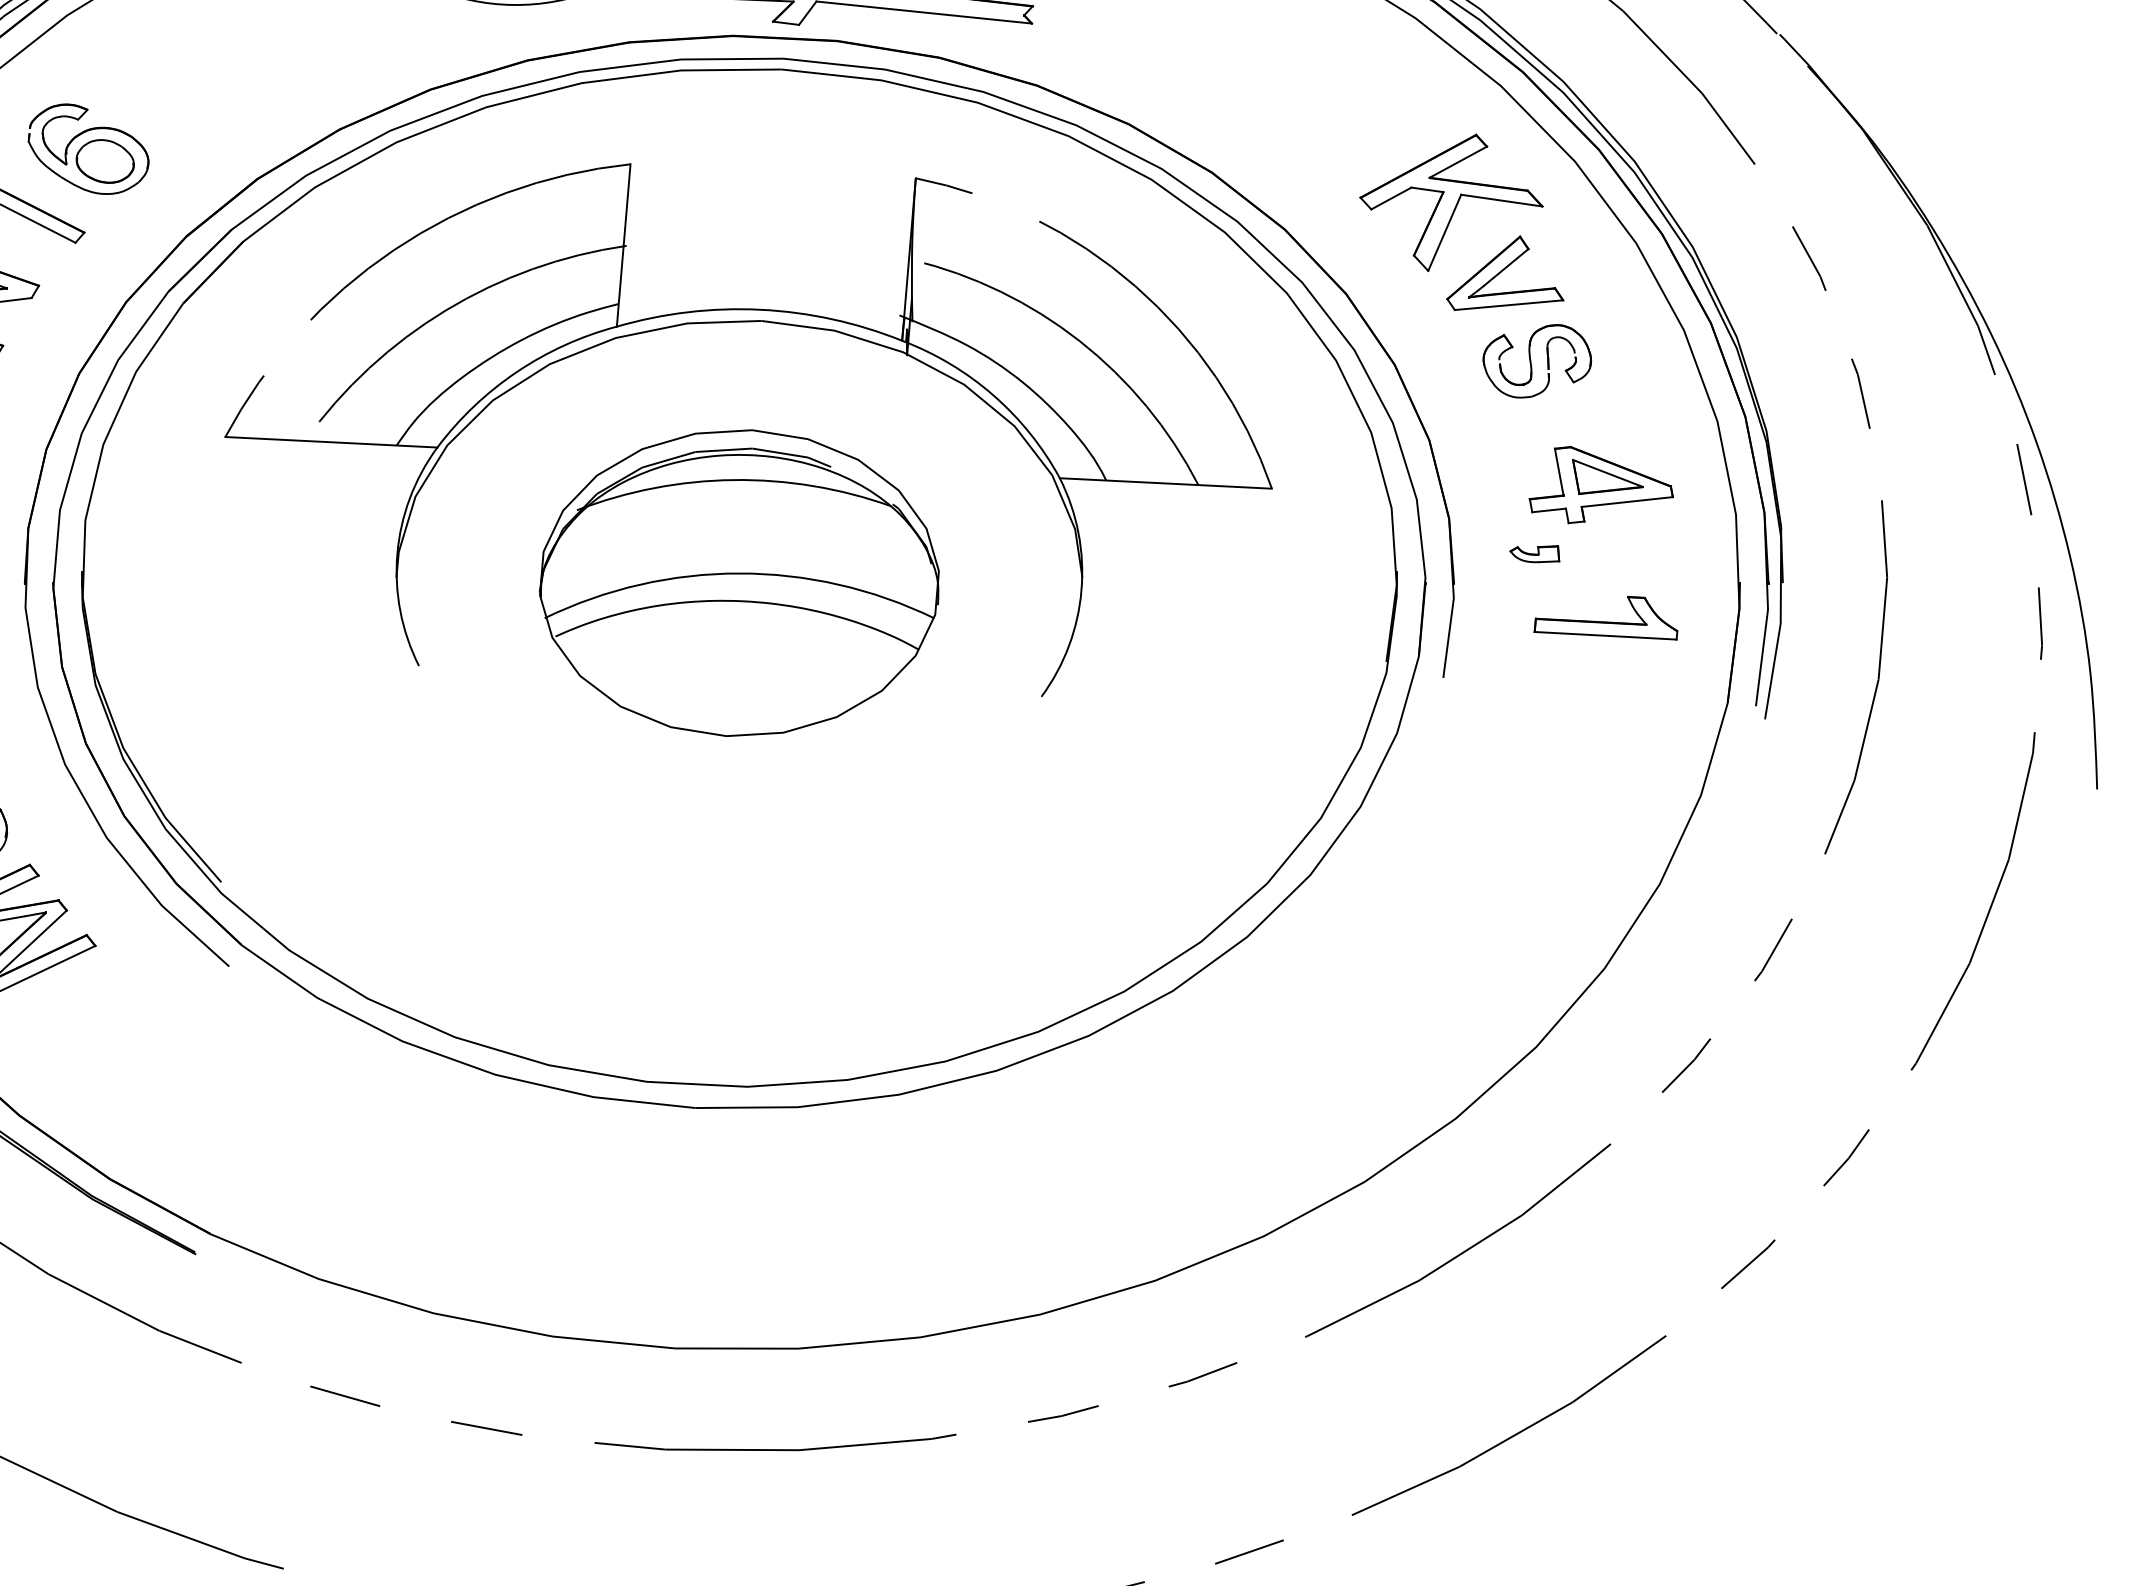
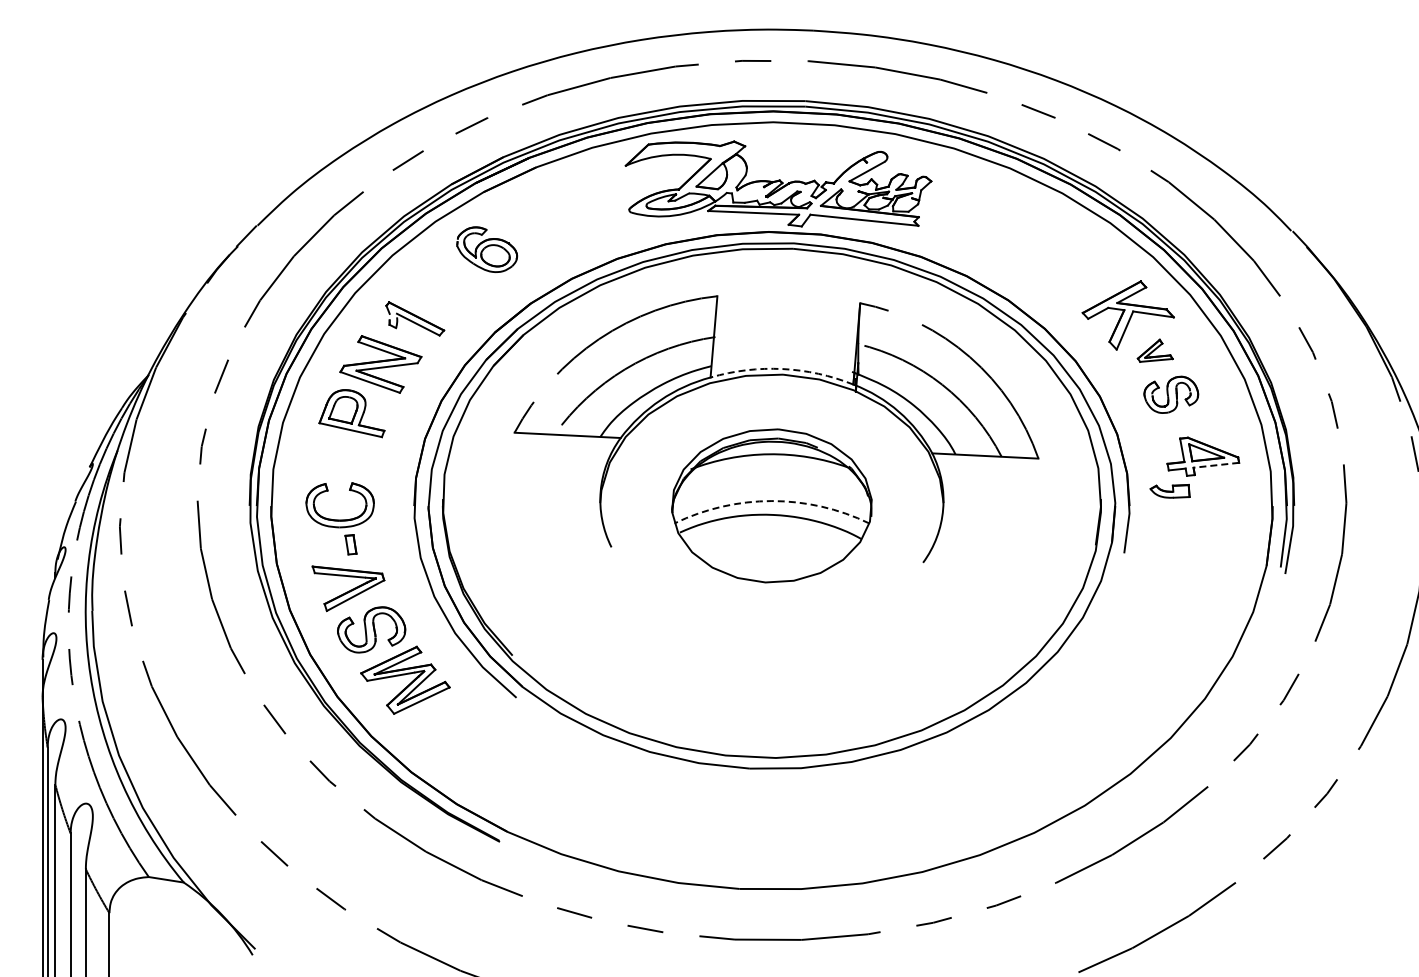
part: (89, 148) -> (487, 249), moved
part: (1505, 272) -> (1155, 350), size x0.6
arc: (760, 310) -> (782, 369), solid -> dashed
line: (1627, 502) -> (1216, 465), solid -> dashed
part: (1533, 554) -> (1169, 491), size x1.6
arc: (738, 574) -> (771, 501), solid -> dashed
part: (1605, 618) -> (1205, 523), removed

